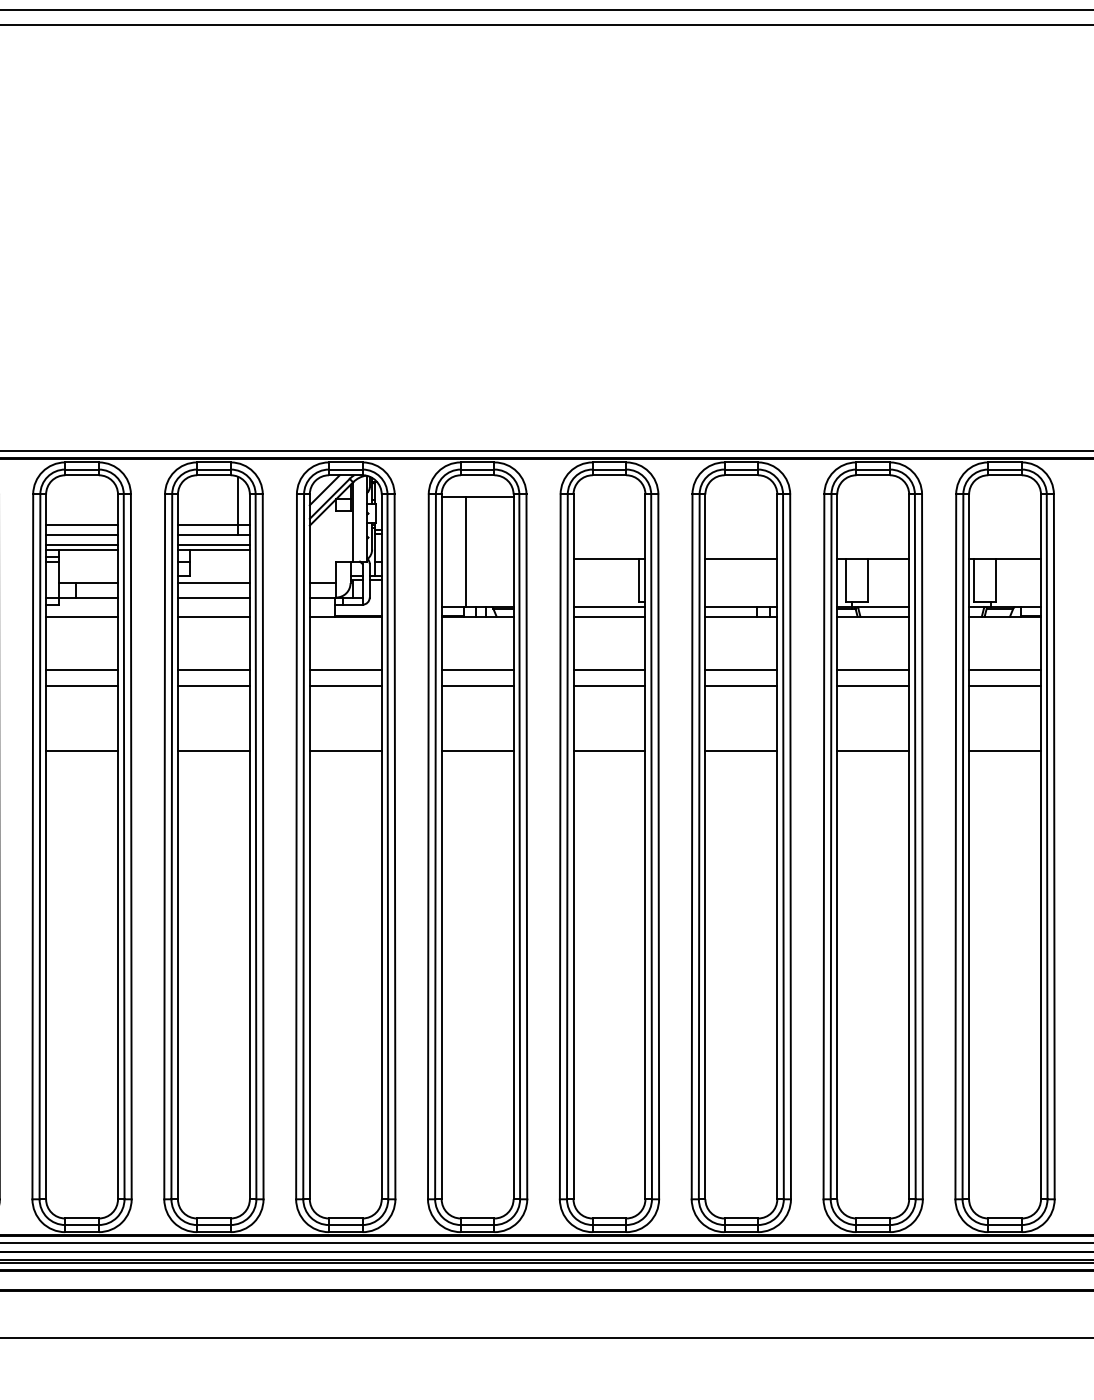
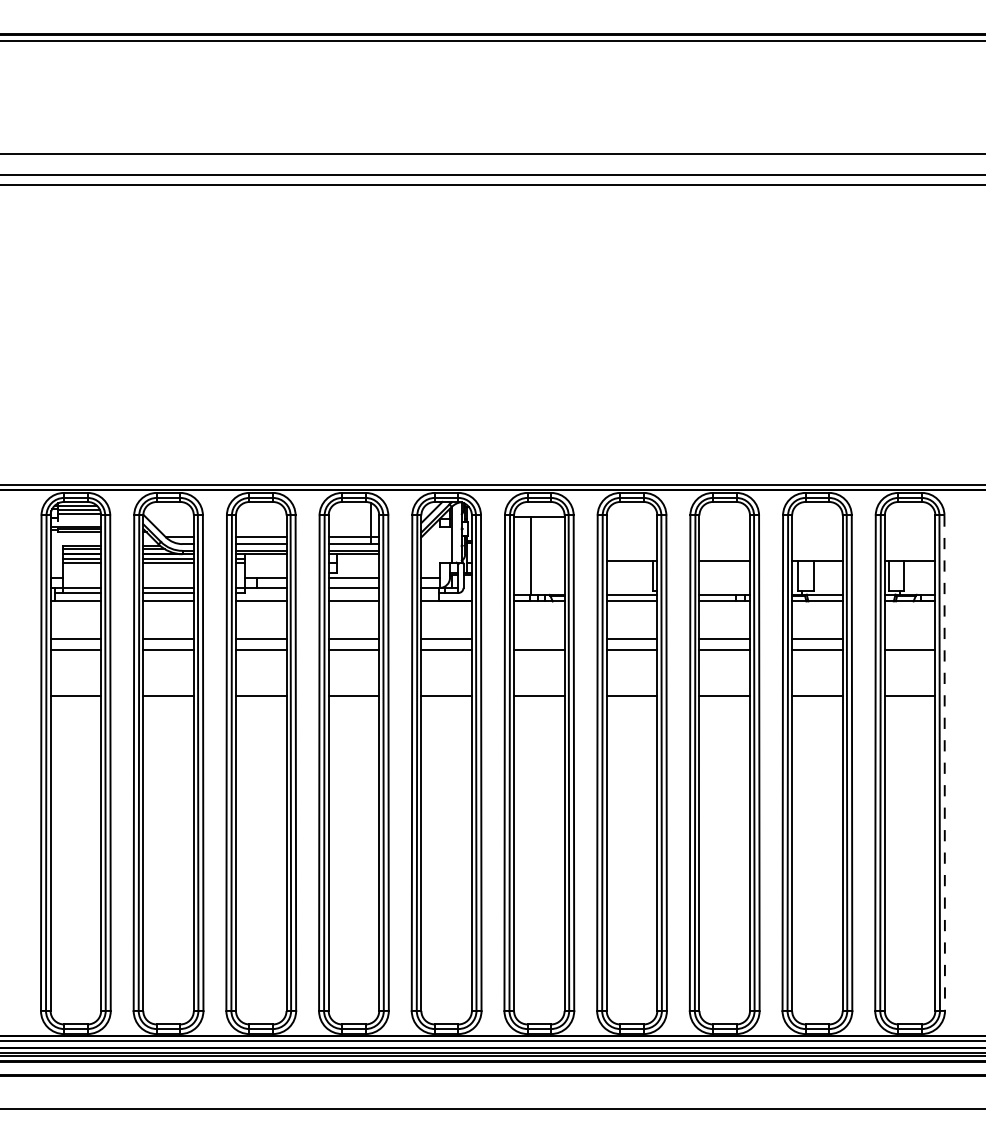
line: (477, 670) -> (539, 639), removed
line: (1004, 670) -> (909, 639), removed
line: (1053, 847) -> (944, 763), solid -> dashed

